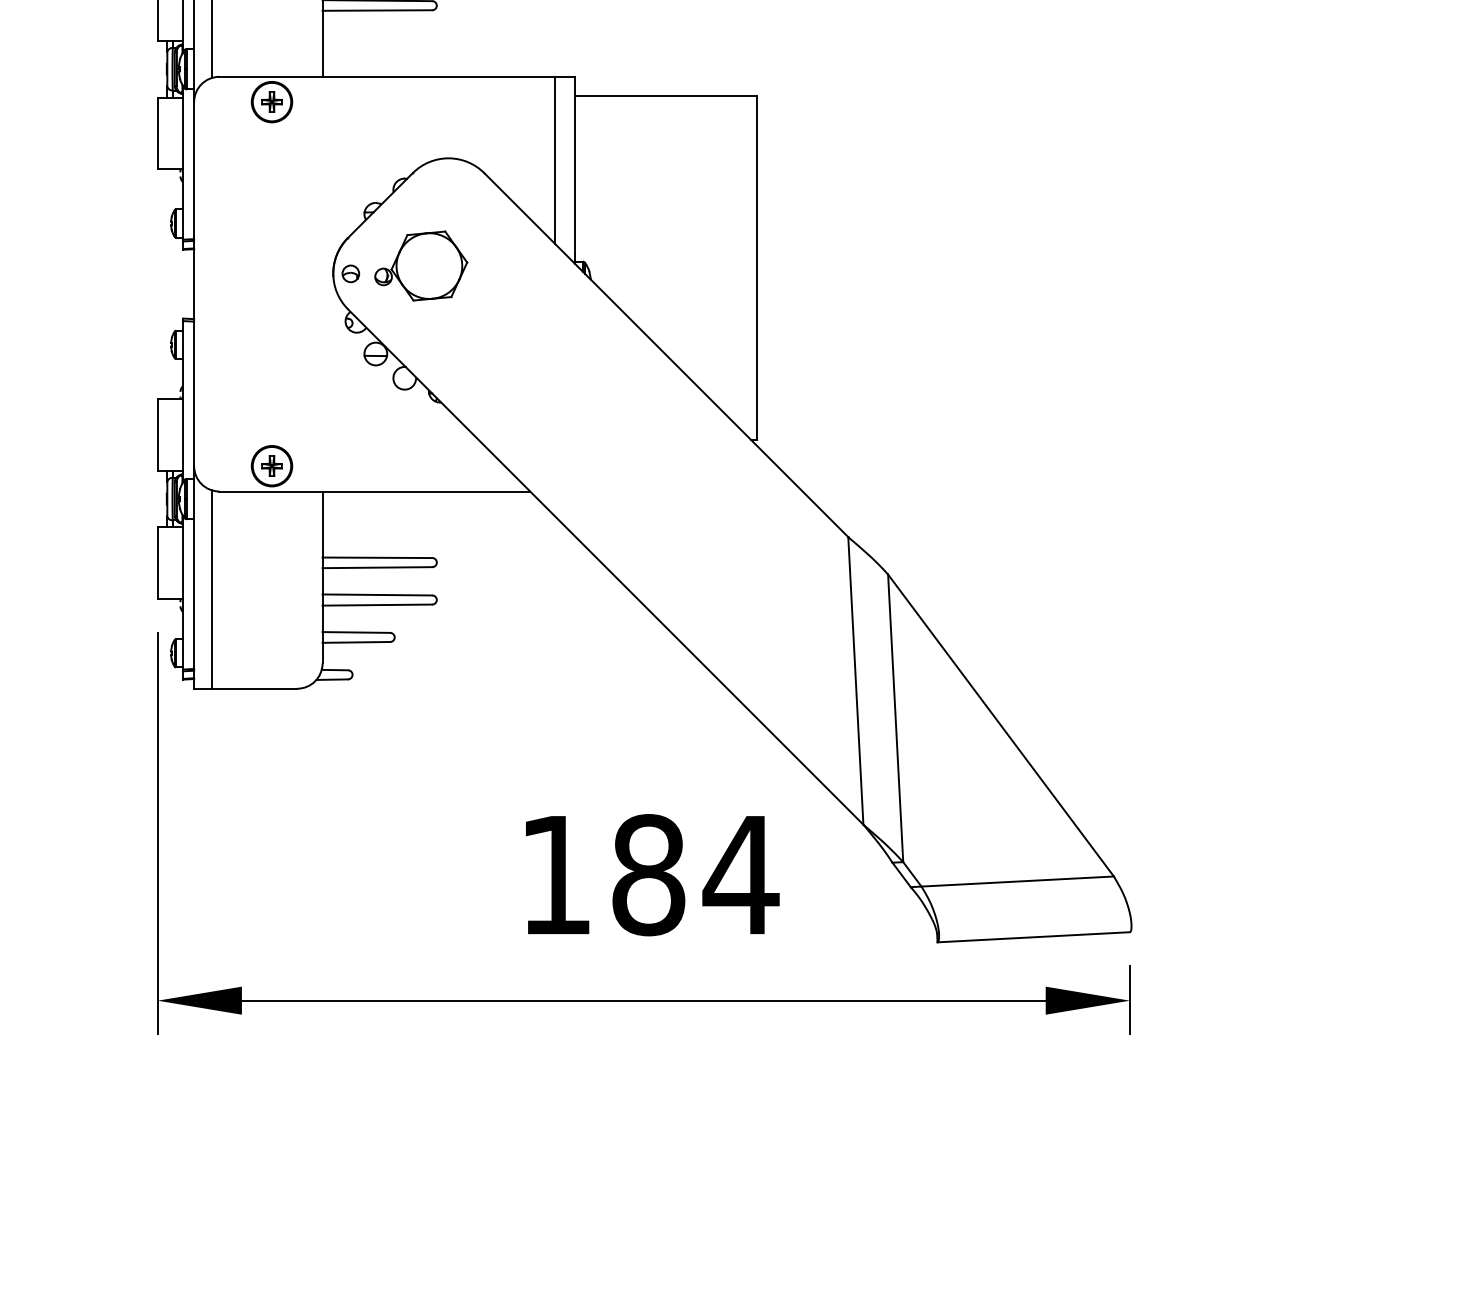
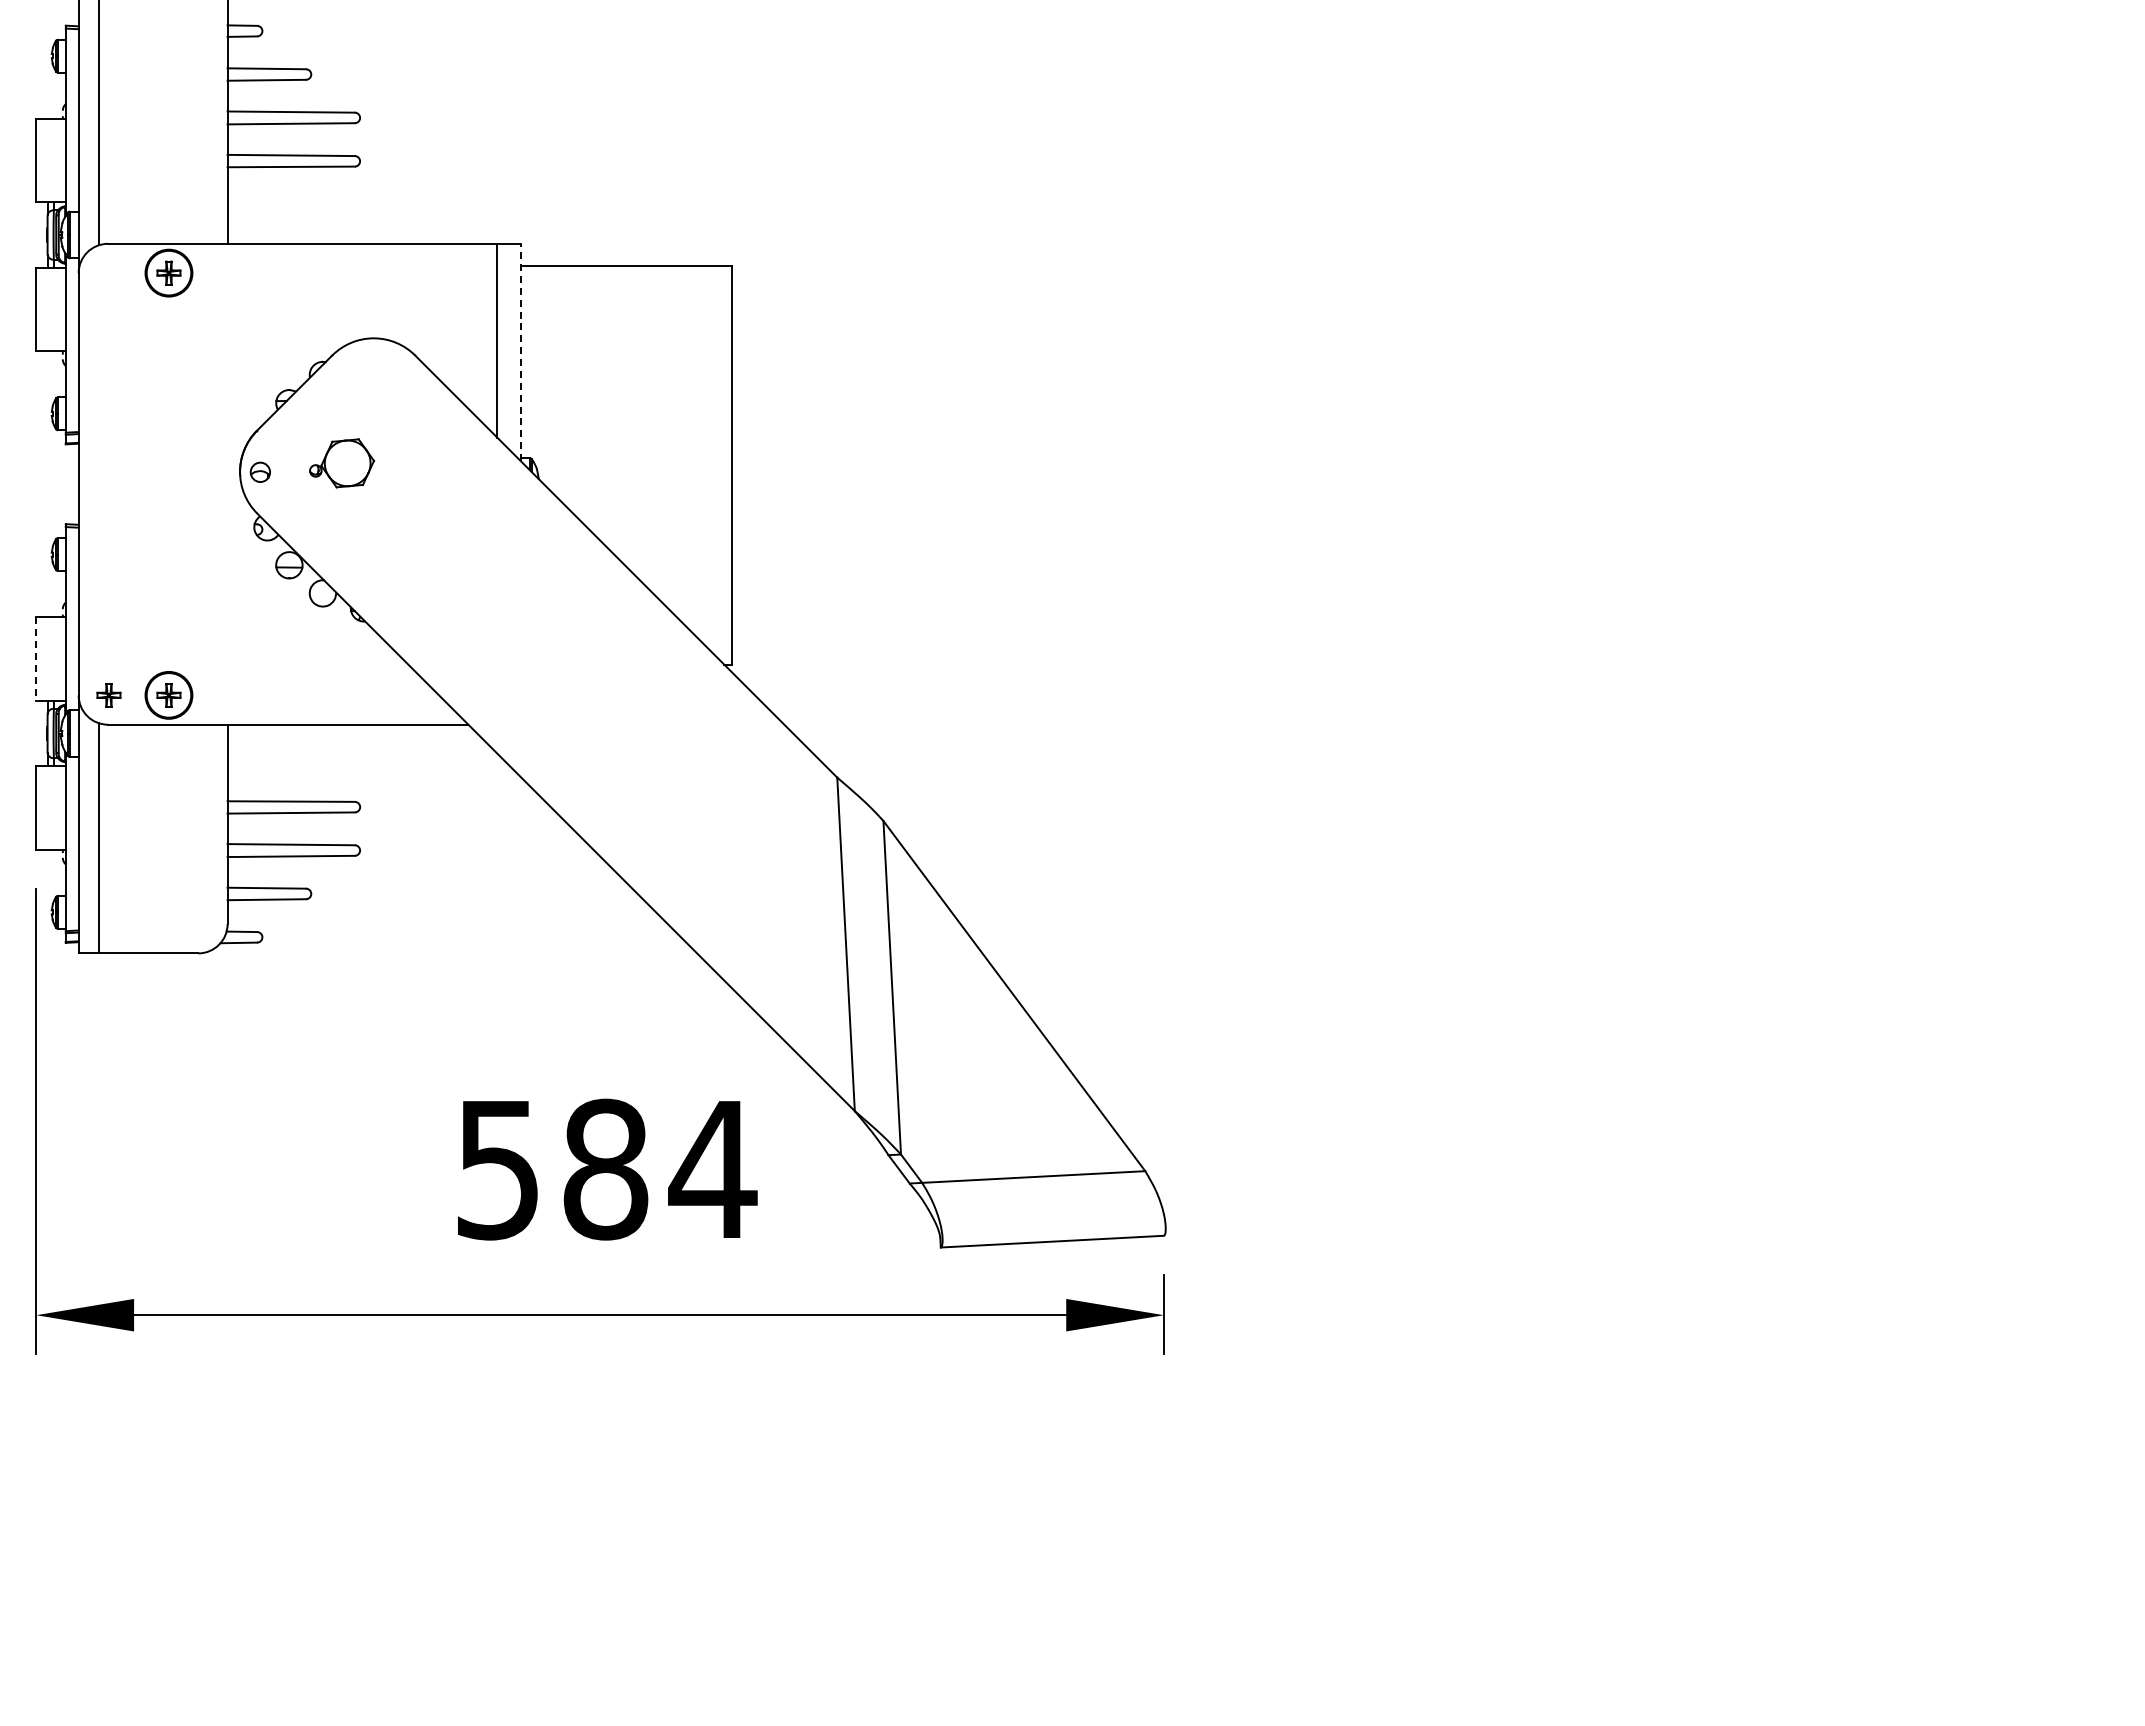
line: (575, 170) -> (520, 352), solid -> dashed
part: (420, 266) -> (341, 463), size x0.6
line: (157, 435) -> (36, 659), solid -> dashed
part: (219, 466) -> (108, 695), added
text: (555, 875) -> (497, 1170), 184 -> 584

